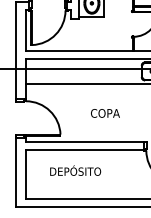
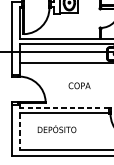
line: (84, 142) -> (63, 107), solid -> dashed
line: (25, 174) -> (19, 132), solid -> dashed

